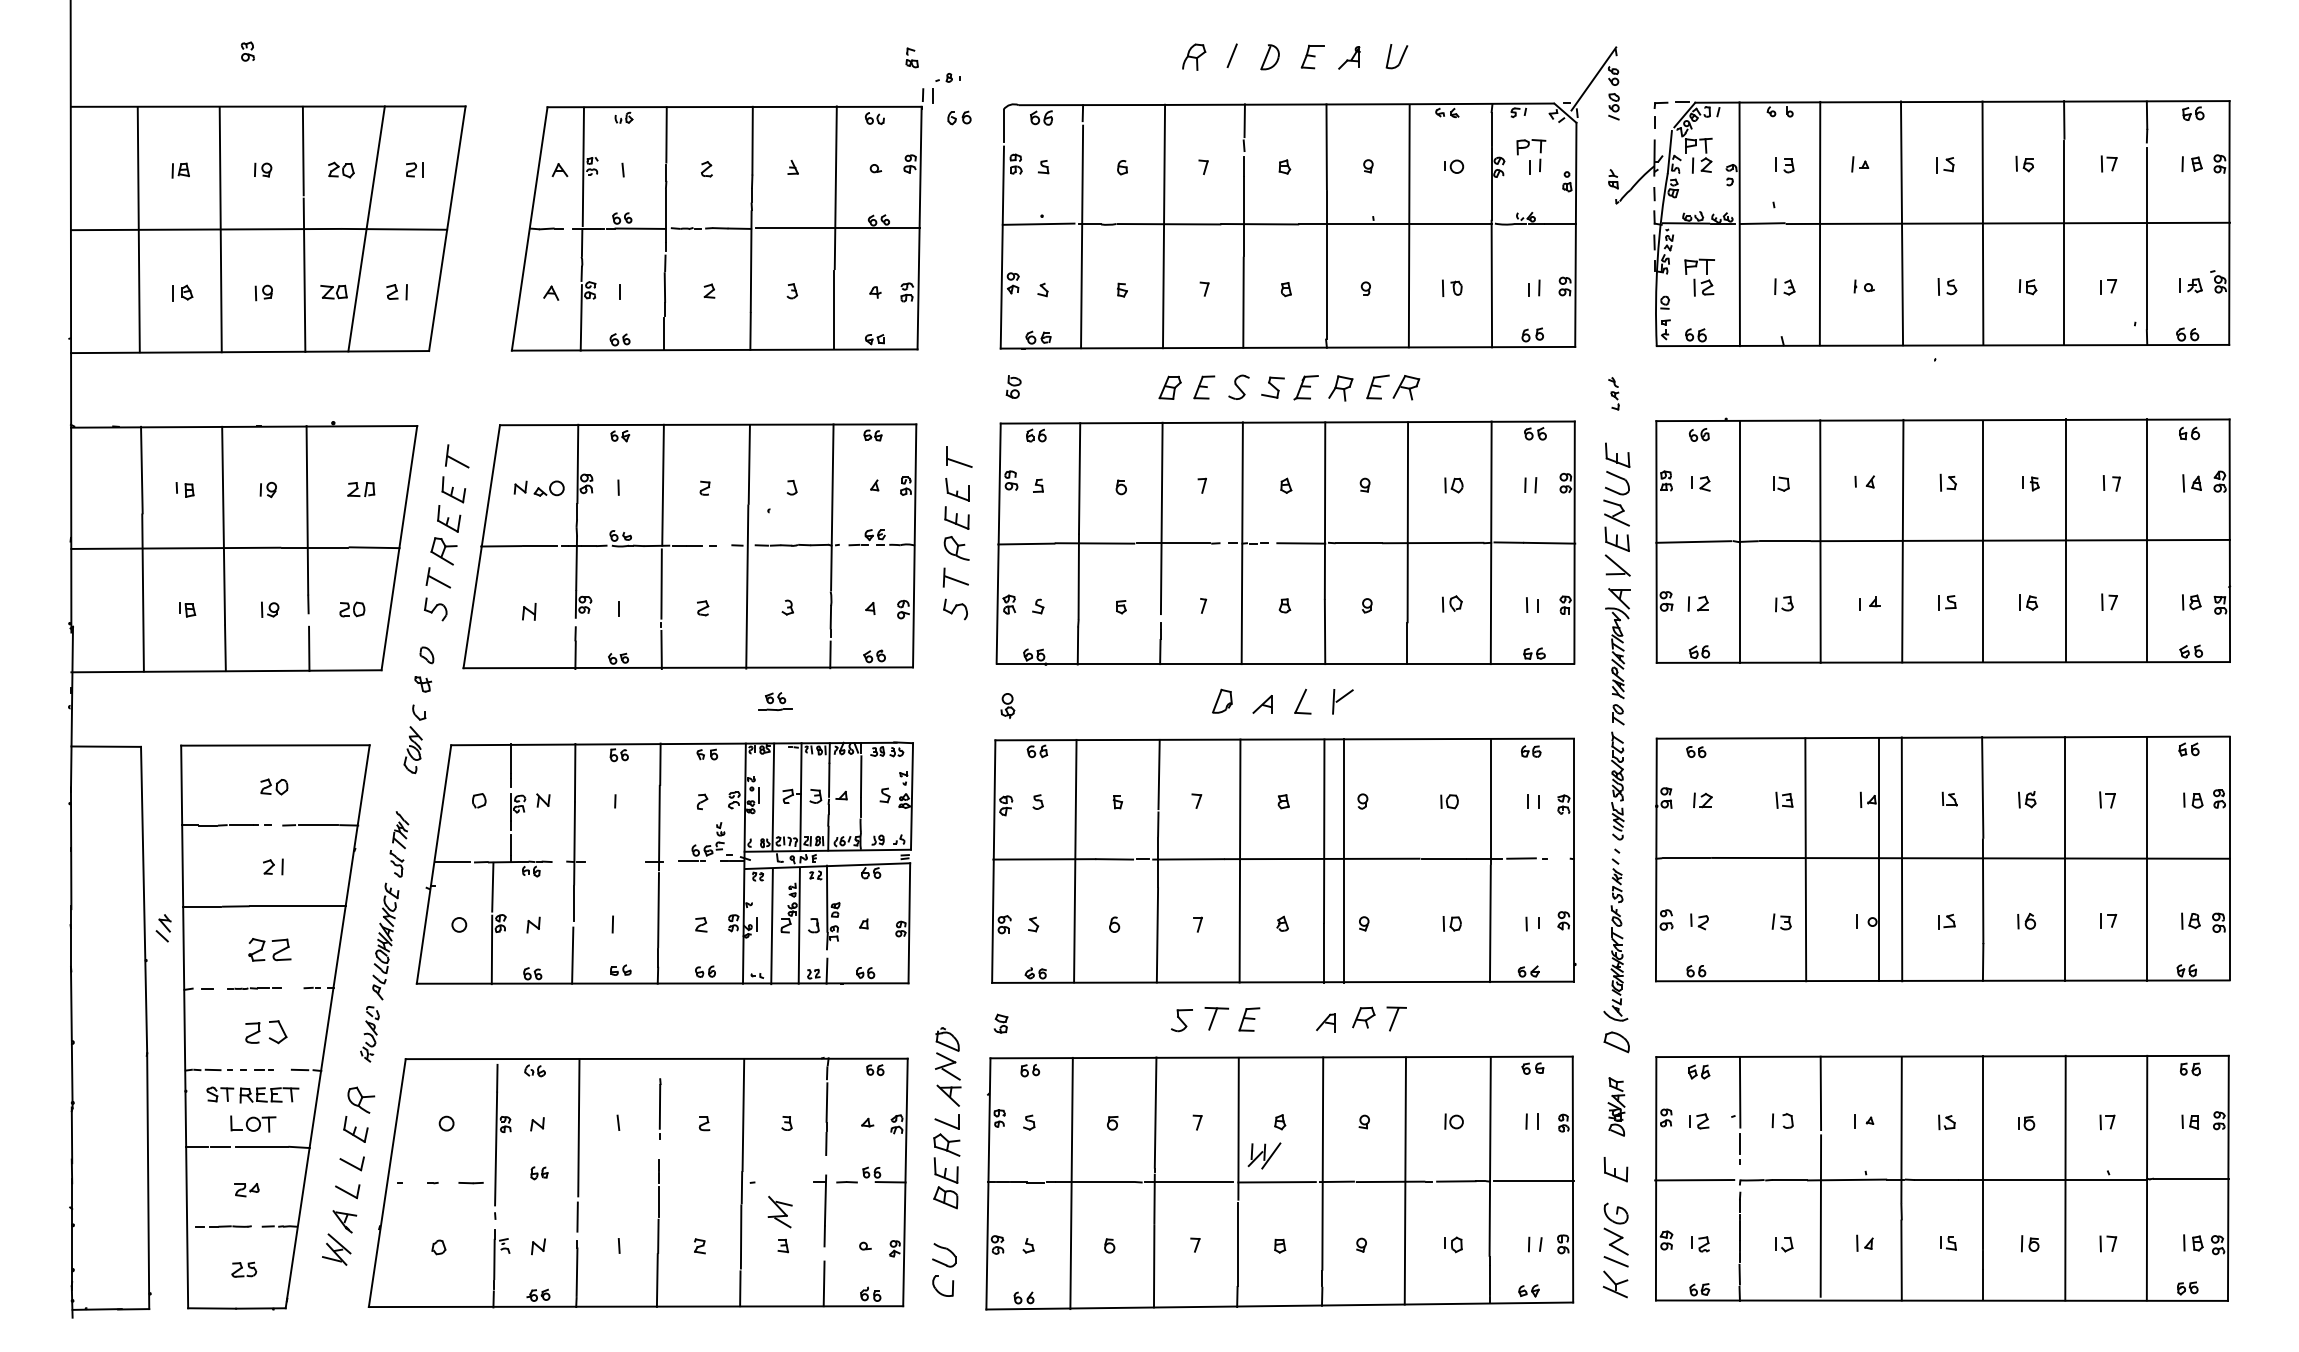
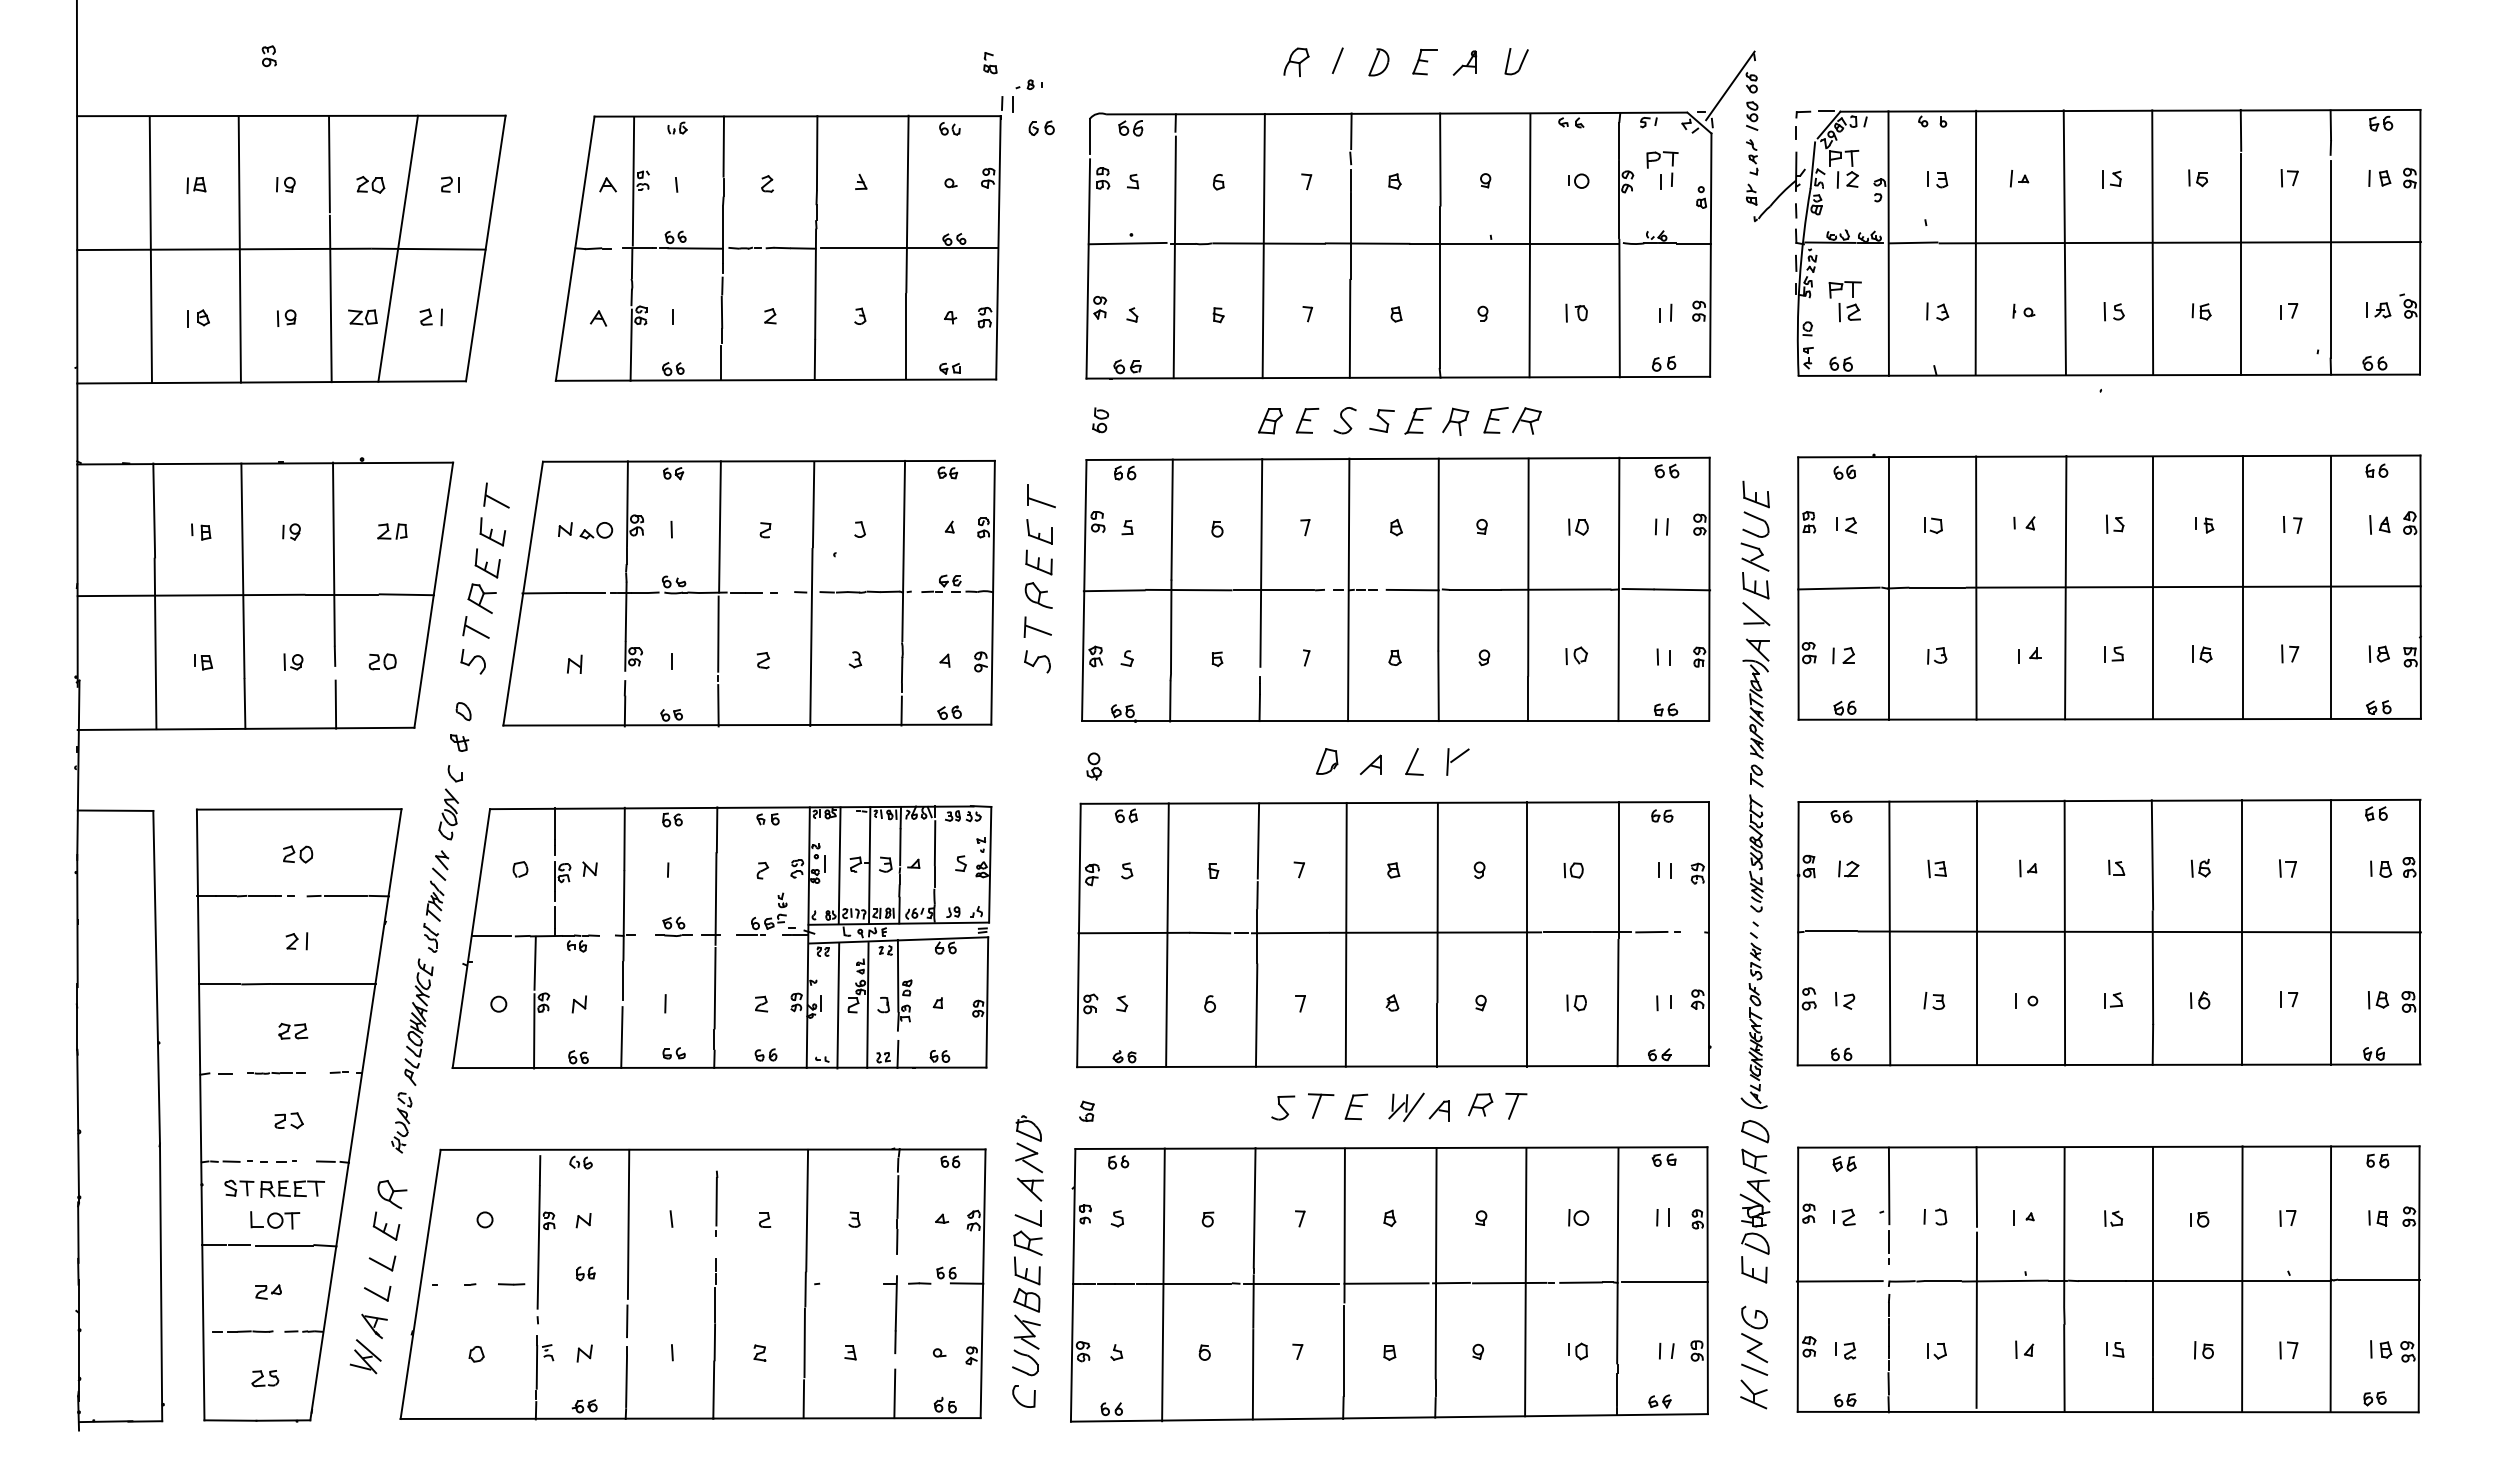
part: (1613, 393) -> (1751, 157), moved
part: (775, 701) -> (673, 926), moved
line: (1805, 859) -> (1889, 933), moved
line: (1878, 859) -> (1976, 933), moved
line: (1344, 860) -> (1526, 934), moved
part: (163, 928) -> (440, 865), moved
part: (269, 949) -> (292, 1030), size x0.62
part: (265, 1032) -> (288, 1120), size x0.62
part: (1616, 1106) -> (1754, 1201), size x1.67
part: (1264, 1155) -> (1406, 1106), moved
part: (779, 1211) -> (1026, 1331), moved

